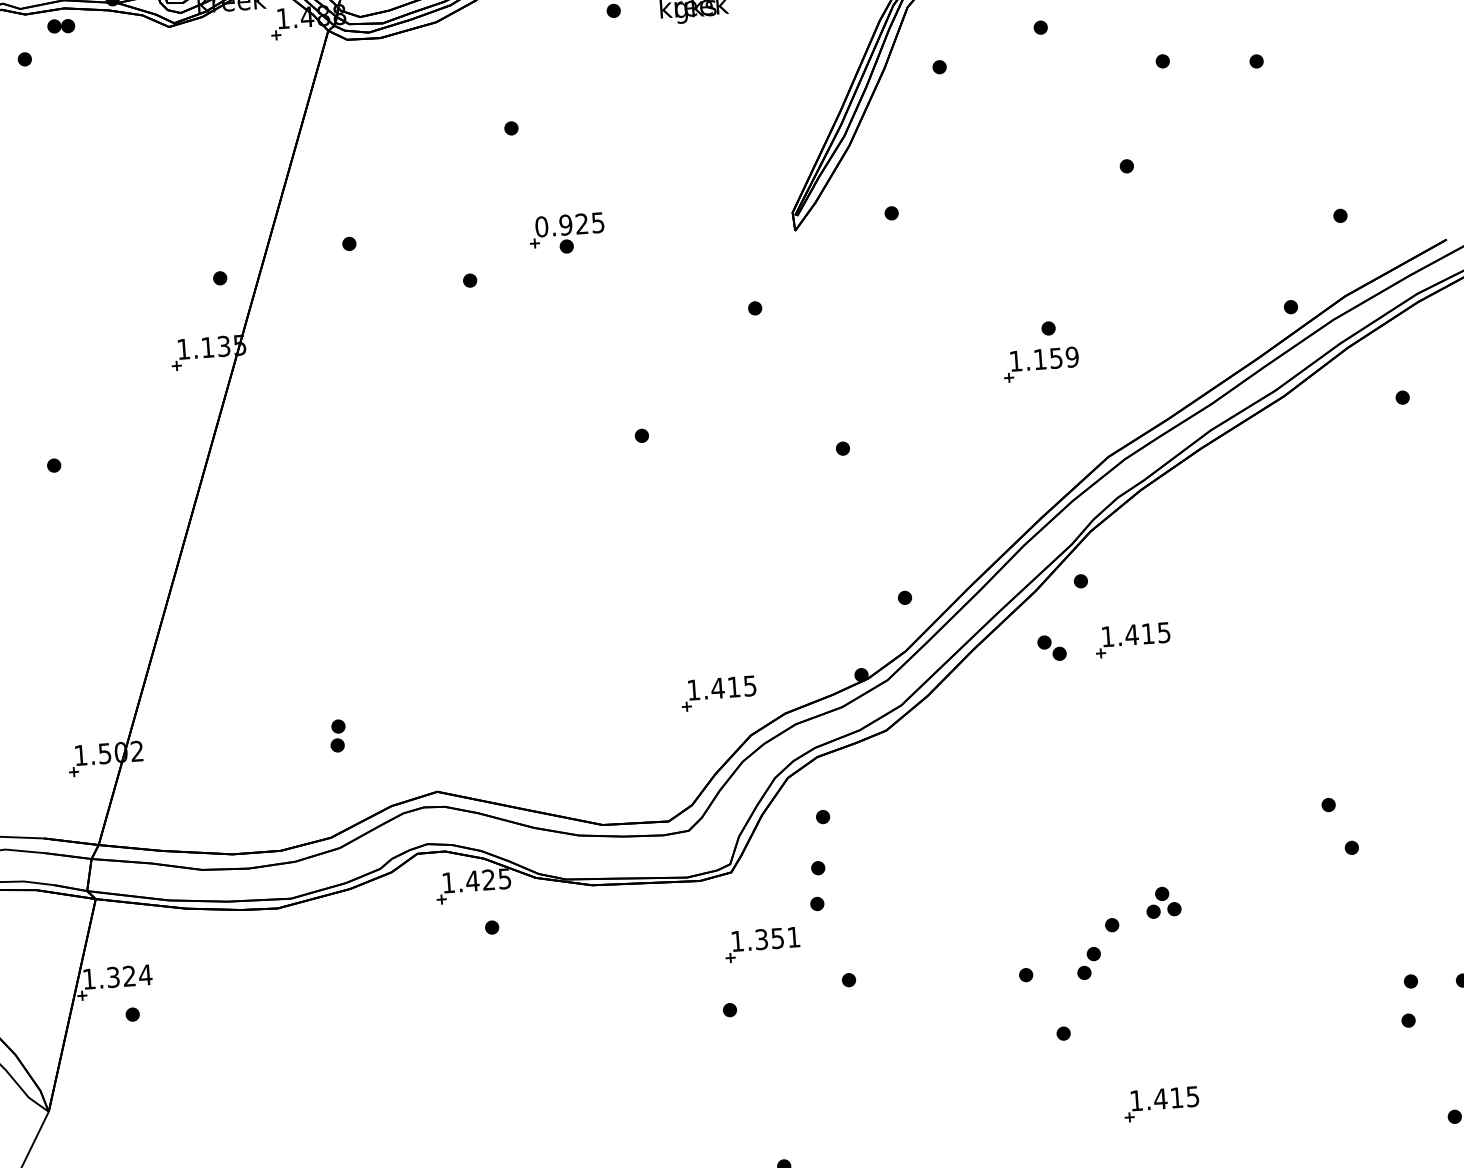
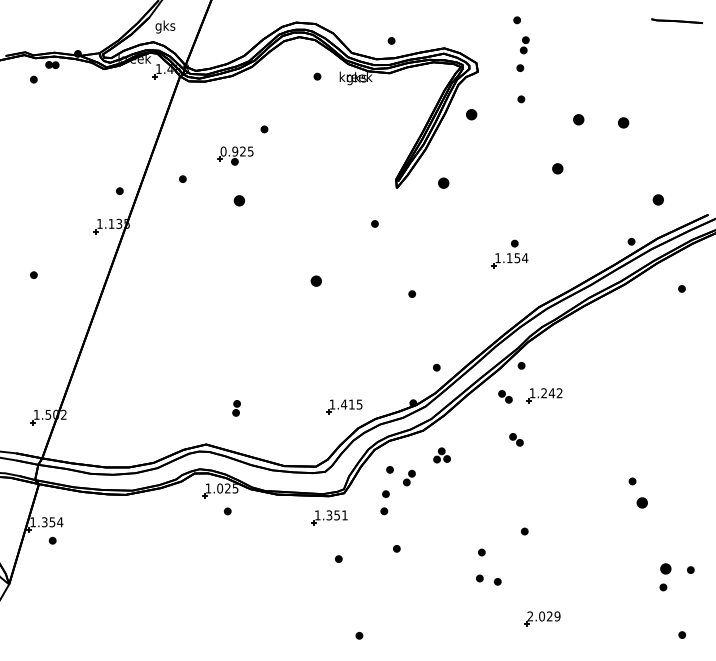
part: (1256, 60) -> (623, 122), size x1.6
part: (1162, 61) -> (578, 119), size x1.6
part: (939, 66) -> (471, 114), size x1.6
part: (1126, 165) -> (557, 168), size x1.6
part: (891, 212) -> (443, 182), size x1.6
part: (1340, 215) -> (658, 199), size x1.6
part: (567, 233) -> (235, 155), moved
part: (470, 279) -> (239, 200), size x1.6
text: (1073, 357) -> (525, 258), 1.159 -> 1.154
part: (642, 434) -> (316, 280), size x1.6
text: (1147, 634) -> (551, 393), 1.415 -> 1.242
part: (1081, 735) -> (516, 439), added
part: (337, 736) -> (236, 408), moved
part: (1350, 847) -> (641, 502), size x1.6
text: (471, 881) -> (219, 488), 1.425 -> 1.025
part: (1162, 902) -> (441, 455), moved
part: (762, 943) -> (329, 517), moved
part: (1089, 962) -> (409, 477), moved
text: (129, 976) -> (52, 522), 1.324 -> 1.354
part: (1410, 980) -> (665, 568), size x1.6
part: (1025, 1029) -> (479, 578), added
text: (1163, 1098) -> (543, 616), 1.415 -> 2.029

